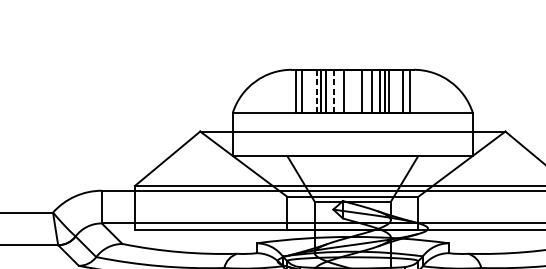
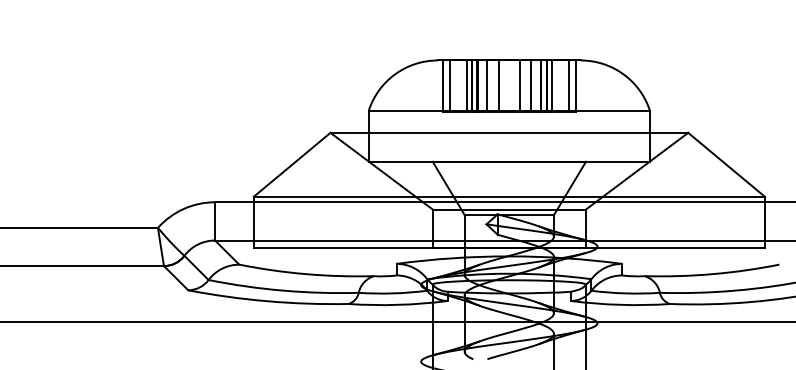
line: (316, 91) -> (466, 86), dashed -> solid
line: (334, 91) -> (487, 86), dashed -> solid

